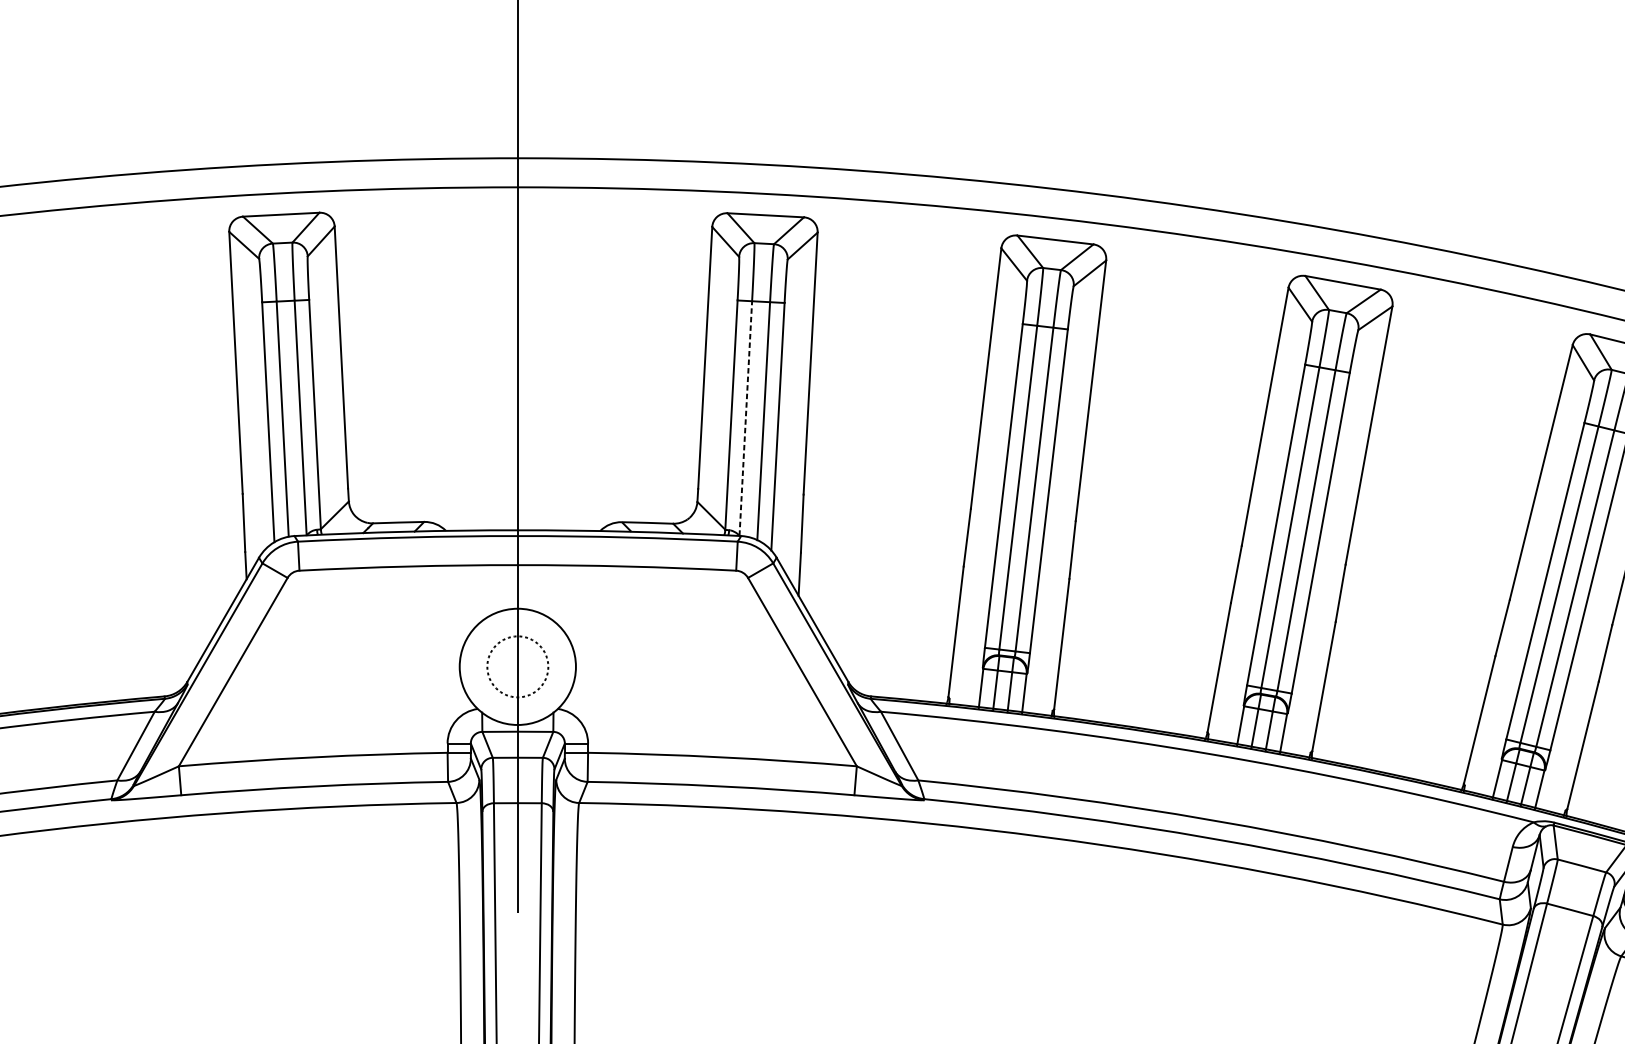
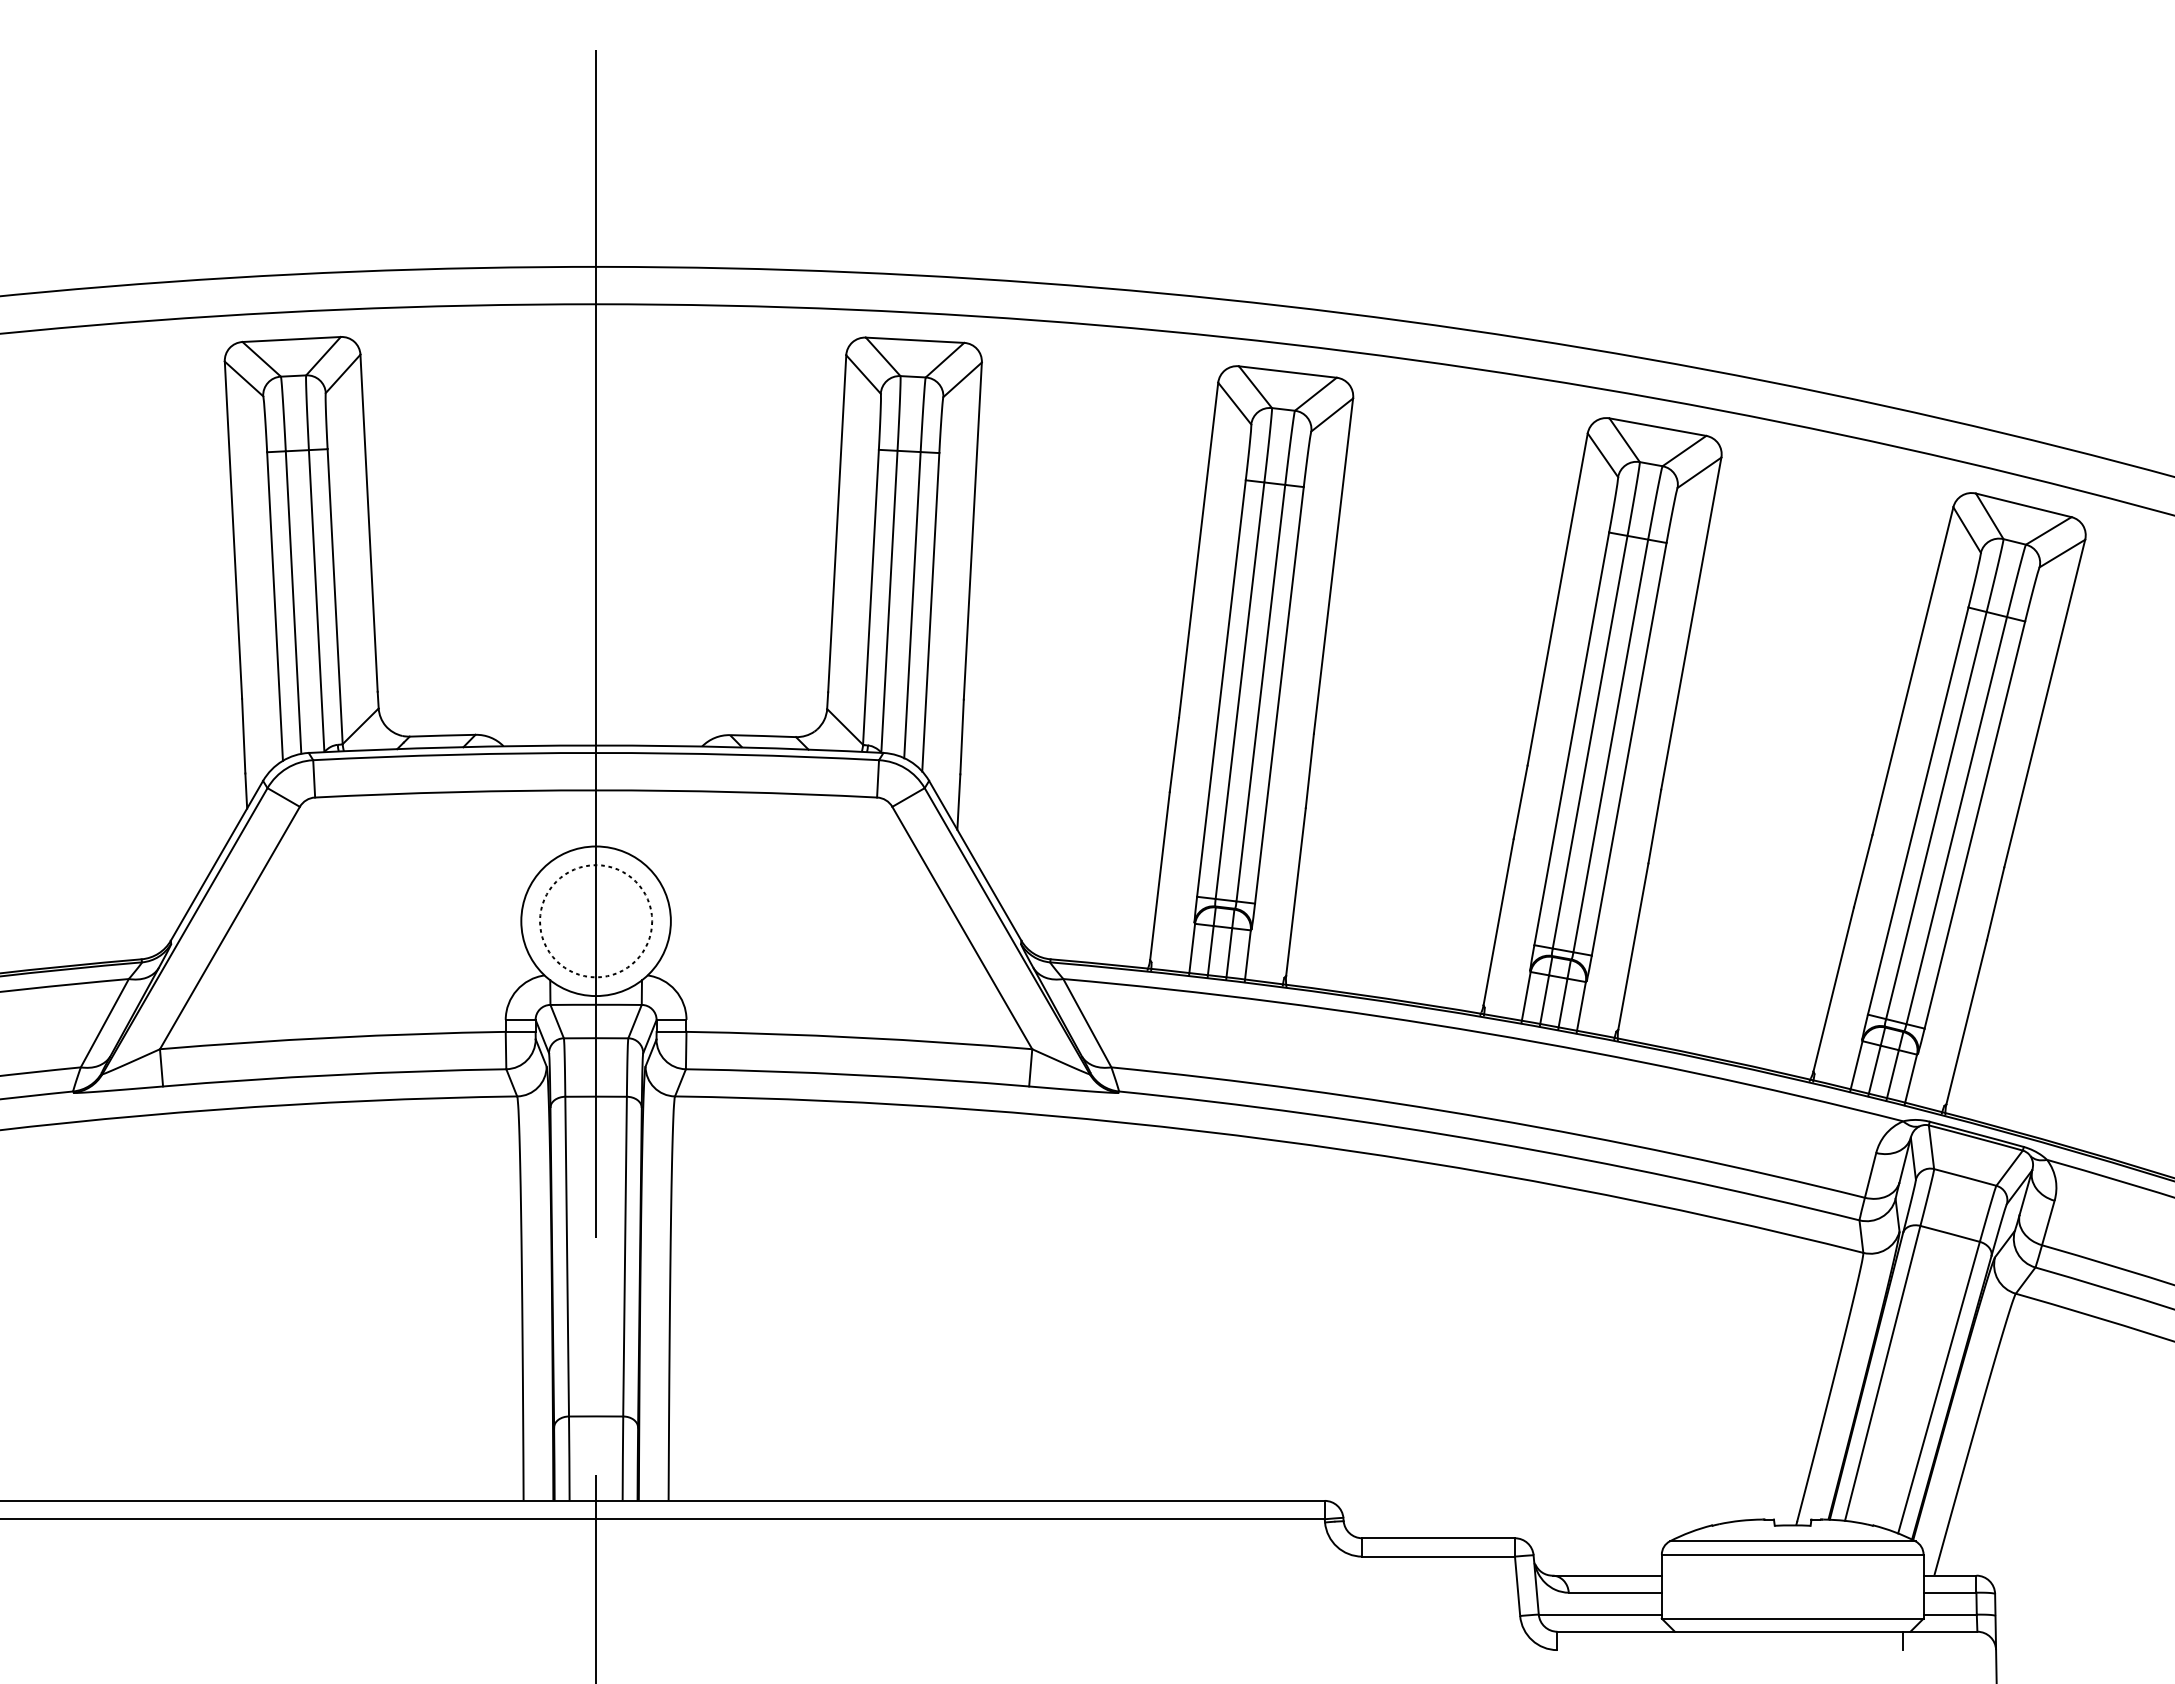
line: (745, 418) -> (889, 601), dashed -> solid
circle: (518, 667) -> (596, 921), size x1.43

